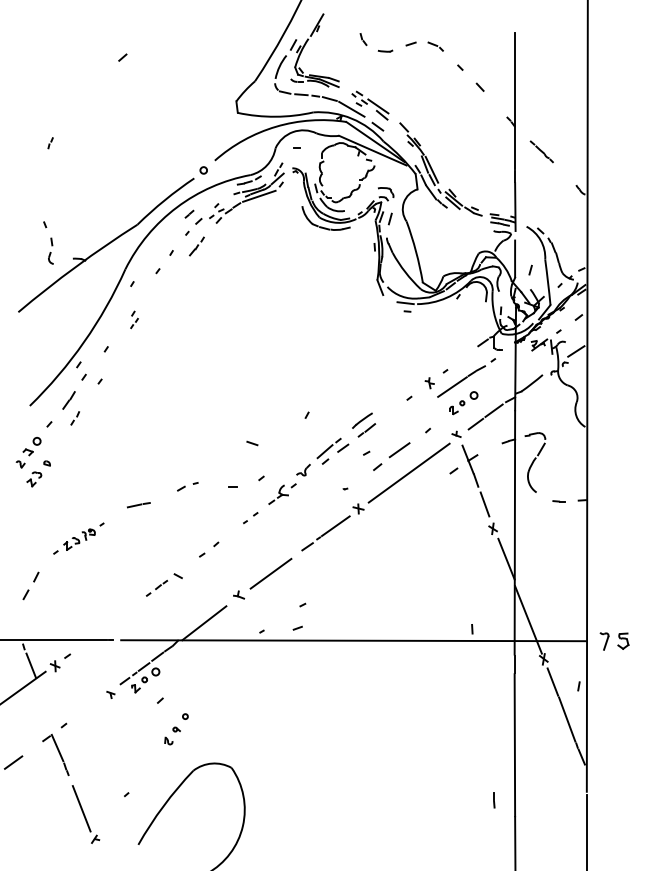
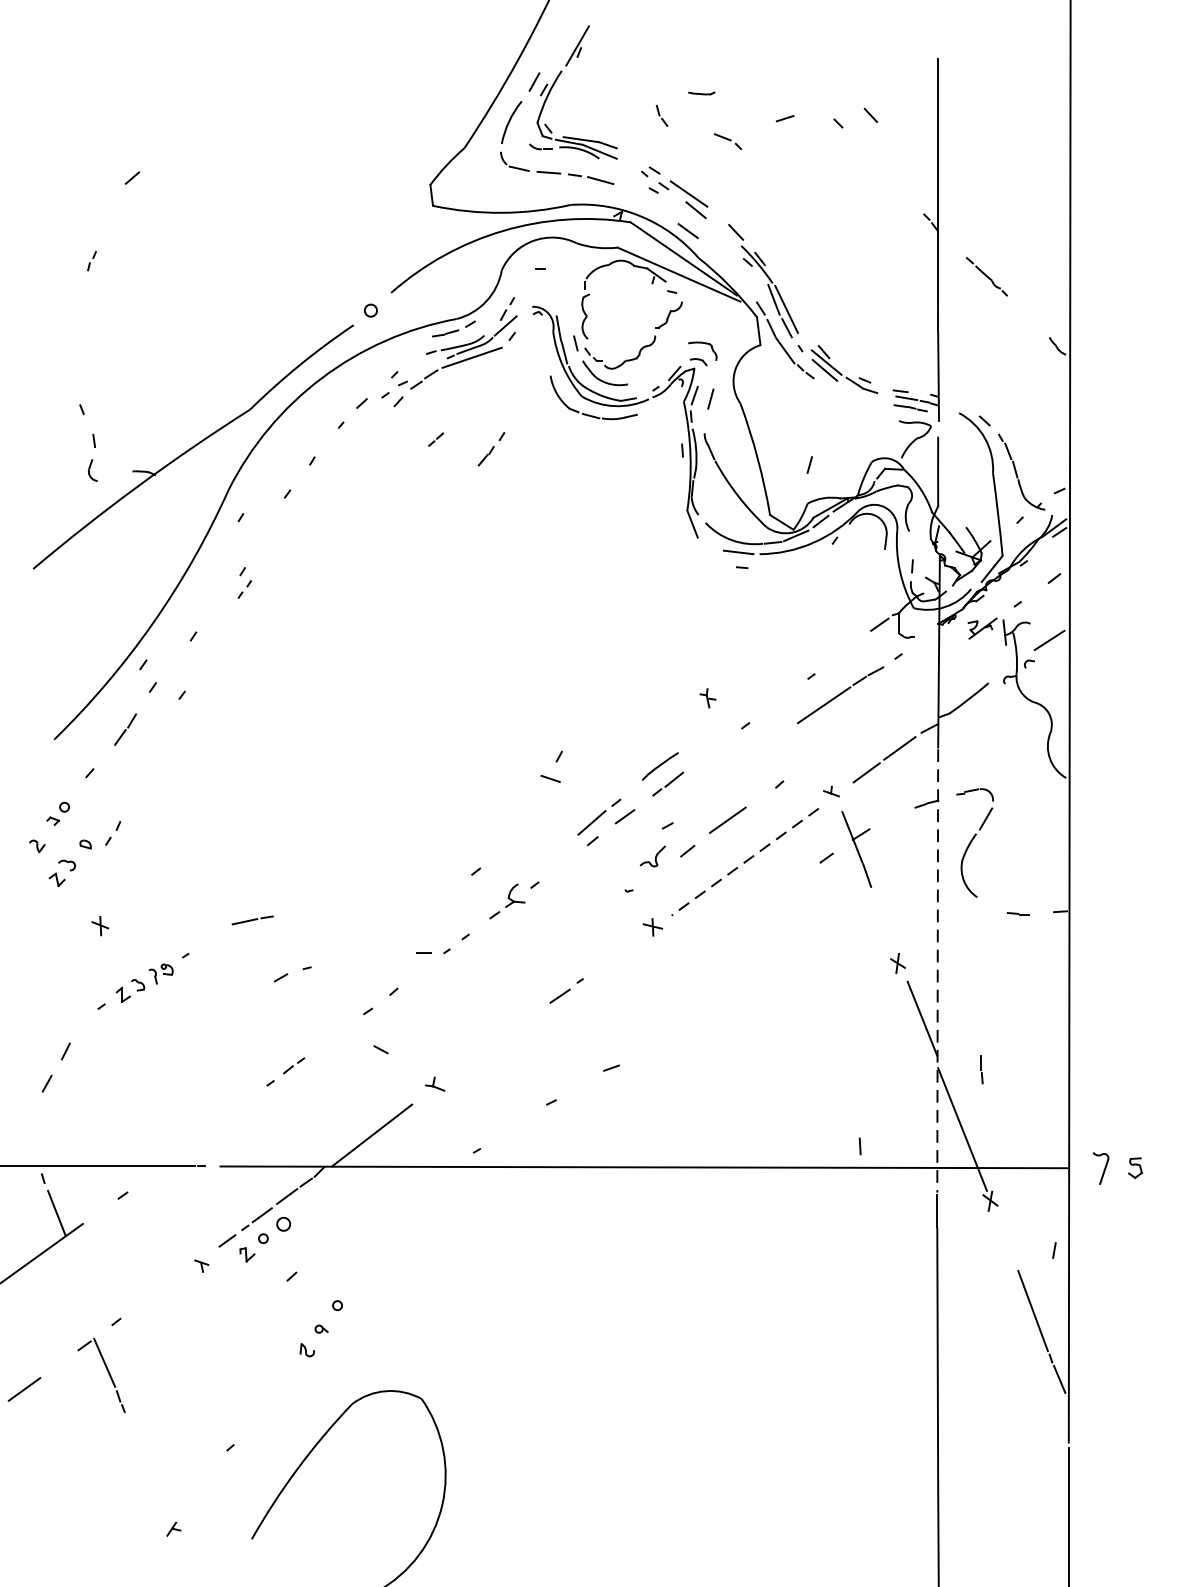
part: (363, 39) -> (661, 115), moved
line: (410, 43) -> (784, 117), moved
part: (435, 46) -> (727, 141), moved
line: (122, 57) -> (131, 177), moved
line: (479, 86) -> (869, 114), moved
line: (351, 108) -> (640, 197), removed
part: (189, 213) -> (436, 438), moved
part: (196, 246) -> (490, 449), moved
line: (530, 269) -> (809, 463), moved
part: (429, 383) -> (707, 698), moved
part: (463, 403) -> (844, 735), removed
part: (75, 418) -> (113, 833), moved
line: (252, 443) -> (550, 778), moved
part: (31, 446) -> (57, 813), size x0.7
part: (303, 469) -> (652, 855), moved
line: (409, 473) -> (745, 862), solid -> dashed
part: (187, 486) -> (292, 973), moved
line: (232, 486) -> (423, 951), moved
line: (484, 504) -> (882, 919), removed
line: (335, 526) -> (610, 959), removed
line: (514, 532) -> (937, 970), solid -> dashed
line: (270, 573) -> (492, 1044), removed
line: (177, 576) -> (379, 1050), moved
line: (297, 627) -> (610, 1066), moved
part: (623, 640) -> (1135, 1166), size x0.7
part: (54, 666) -> (99, 926), moved
line: (552, 681) -> (1006, 1241), removed
line: (494, 800) -> (982, 1070), moved
line: (81, 808) -> (148, 1472), removed

